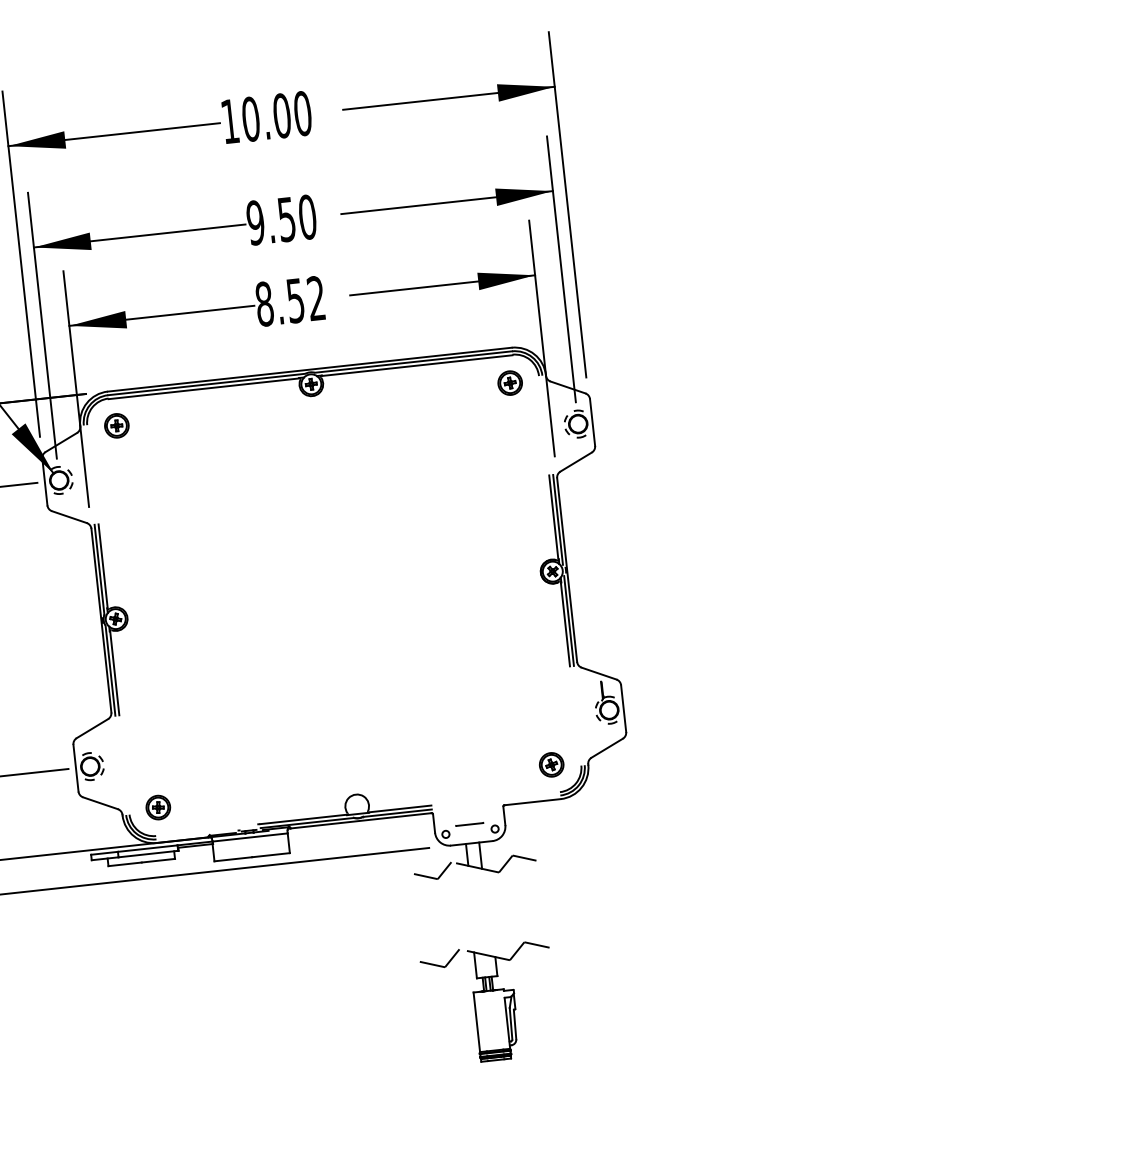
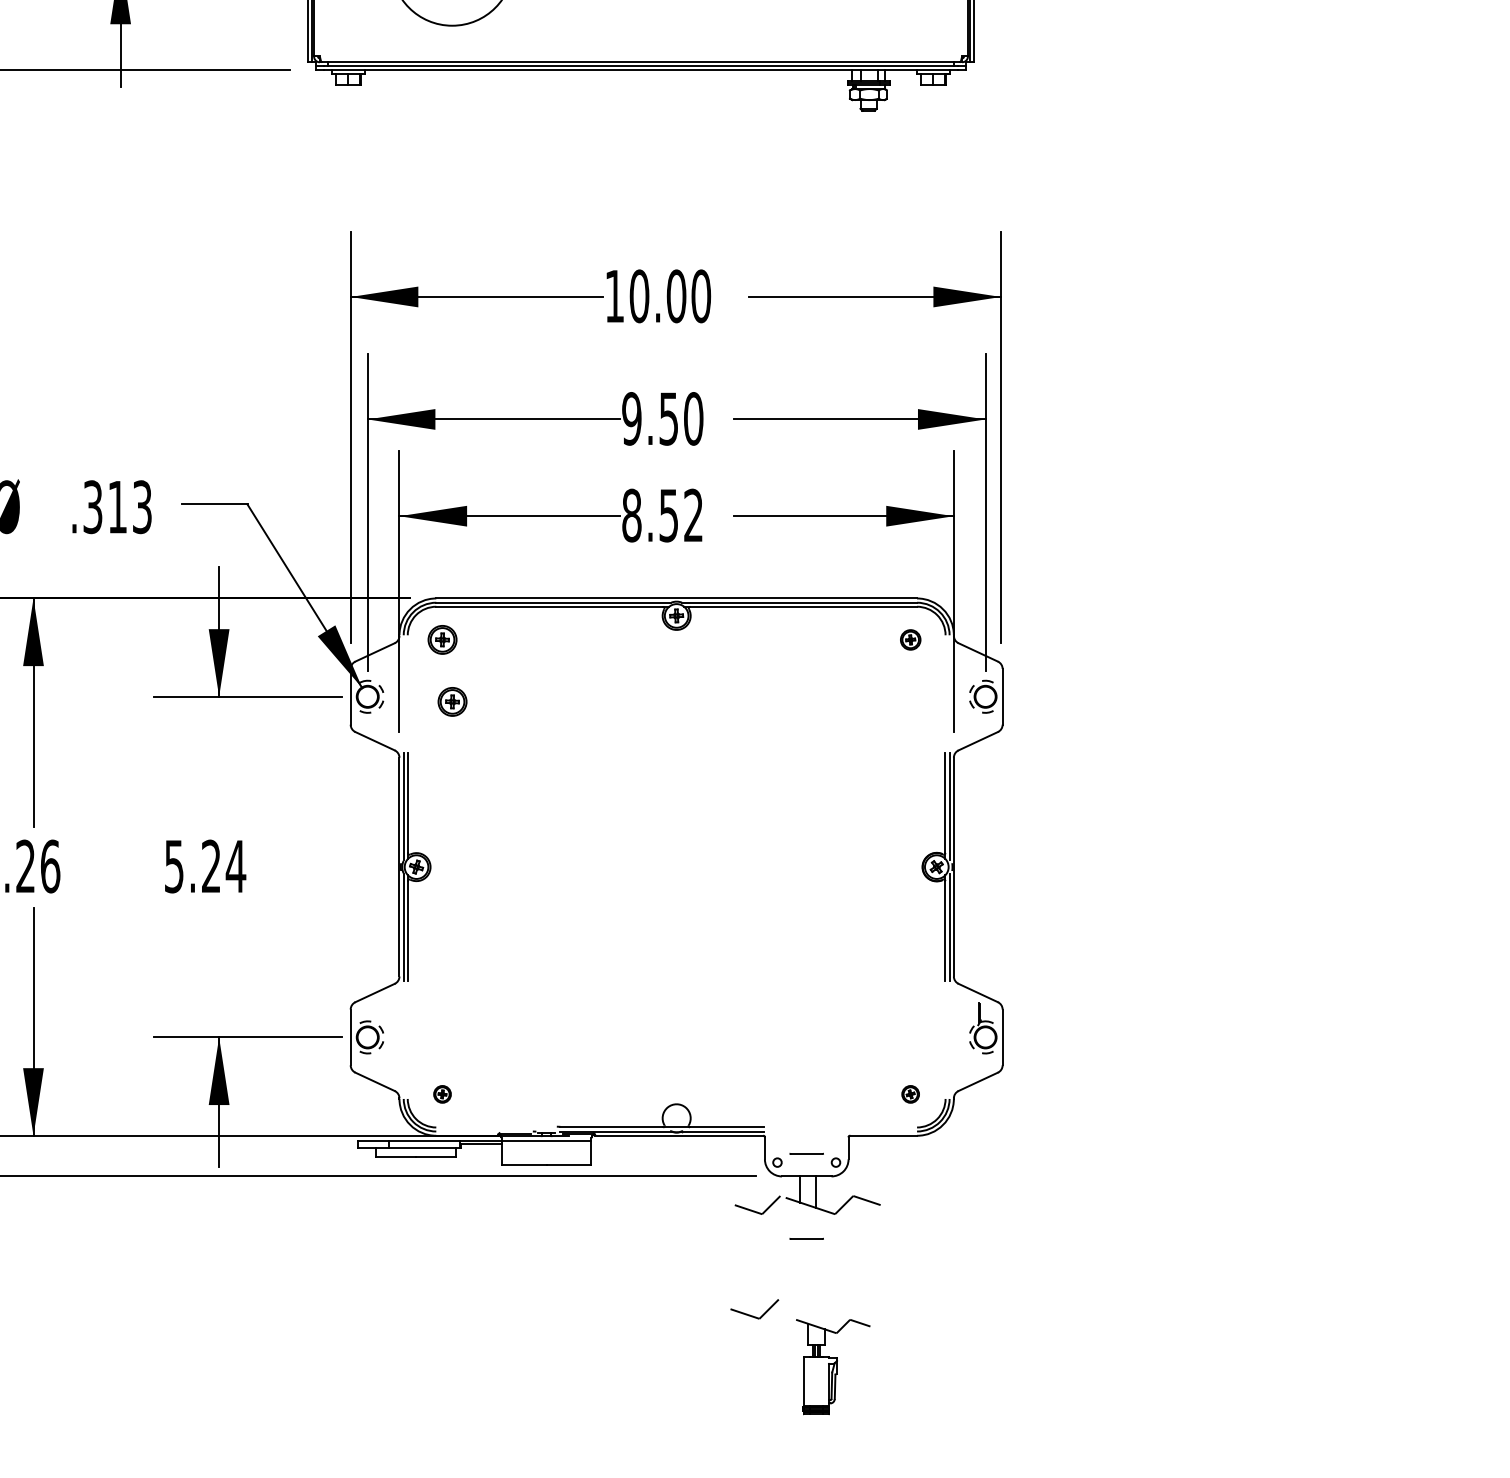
part: (509, 382) -> (910, 639), size x0.7
part: (130, 476) -> (452, 701), added
part: (551, 765) -> (910, 1094), size x0.6
part: (158, 807) -> (442, 1094), size x0.6
line: (477, 895) -> (806, 1238), added
part: (514, 1000) -> (836, 1366), size x0.7

